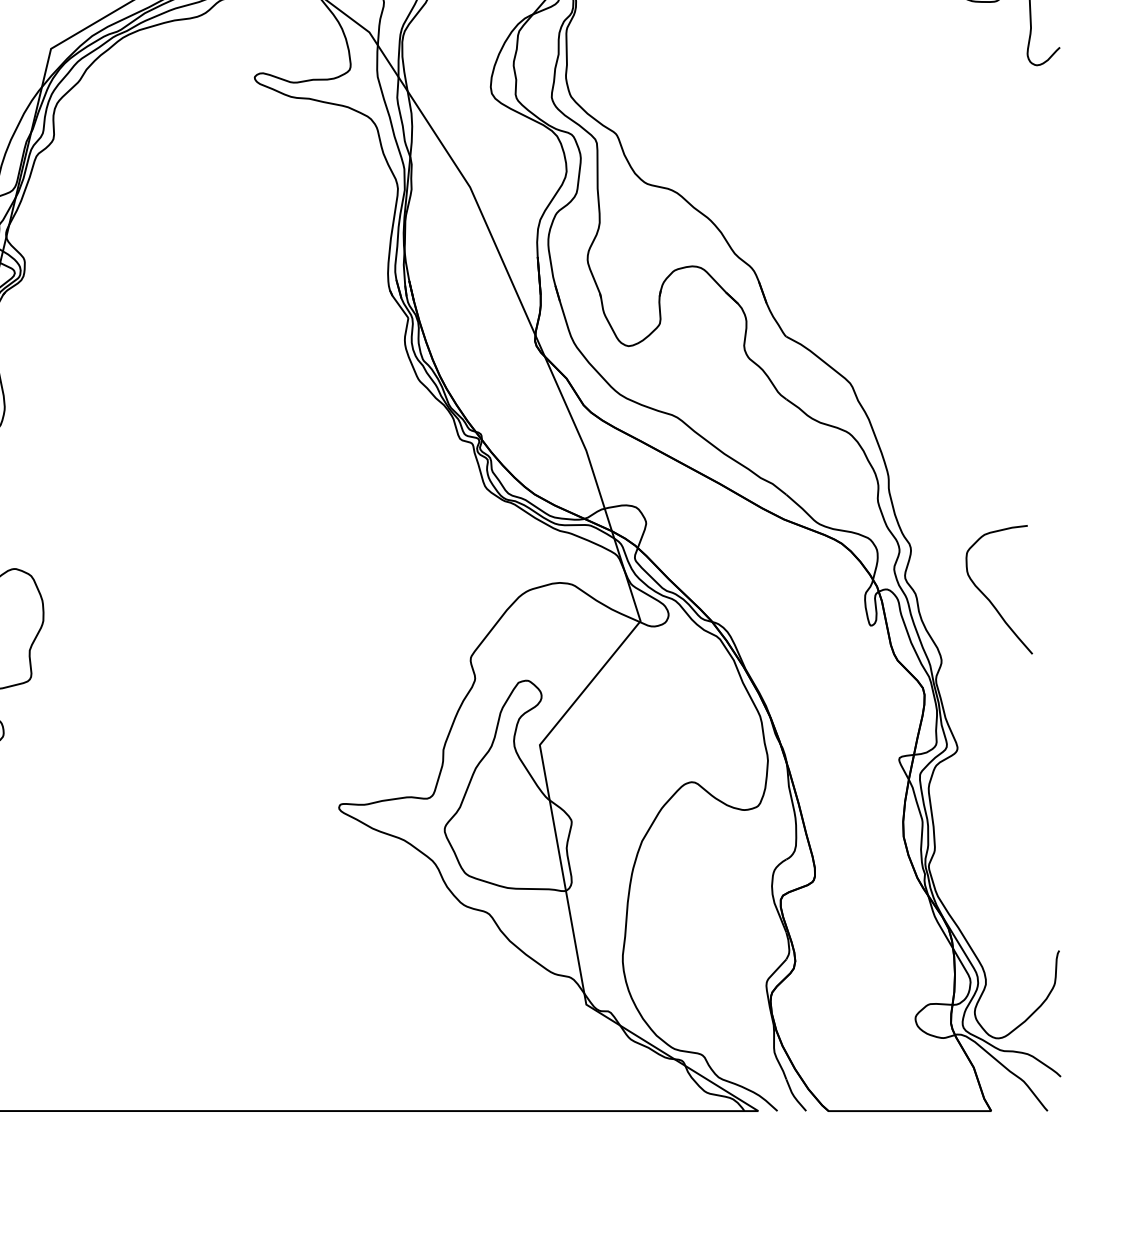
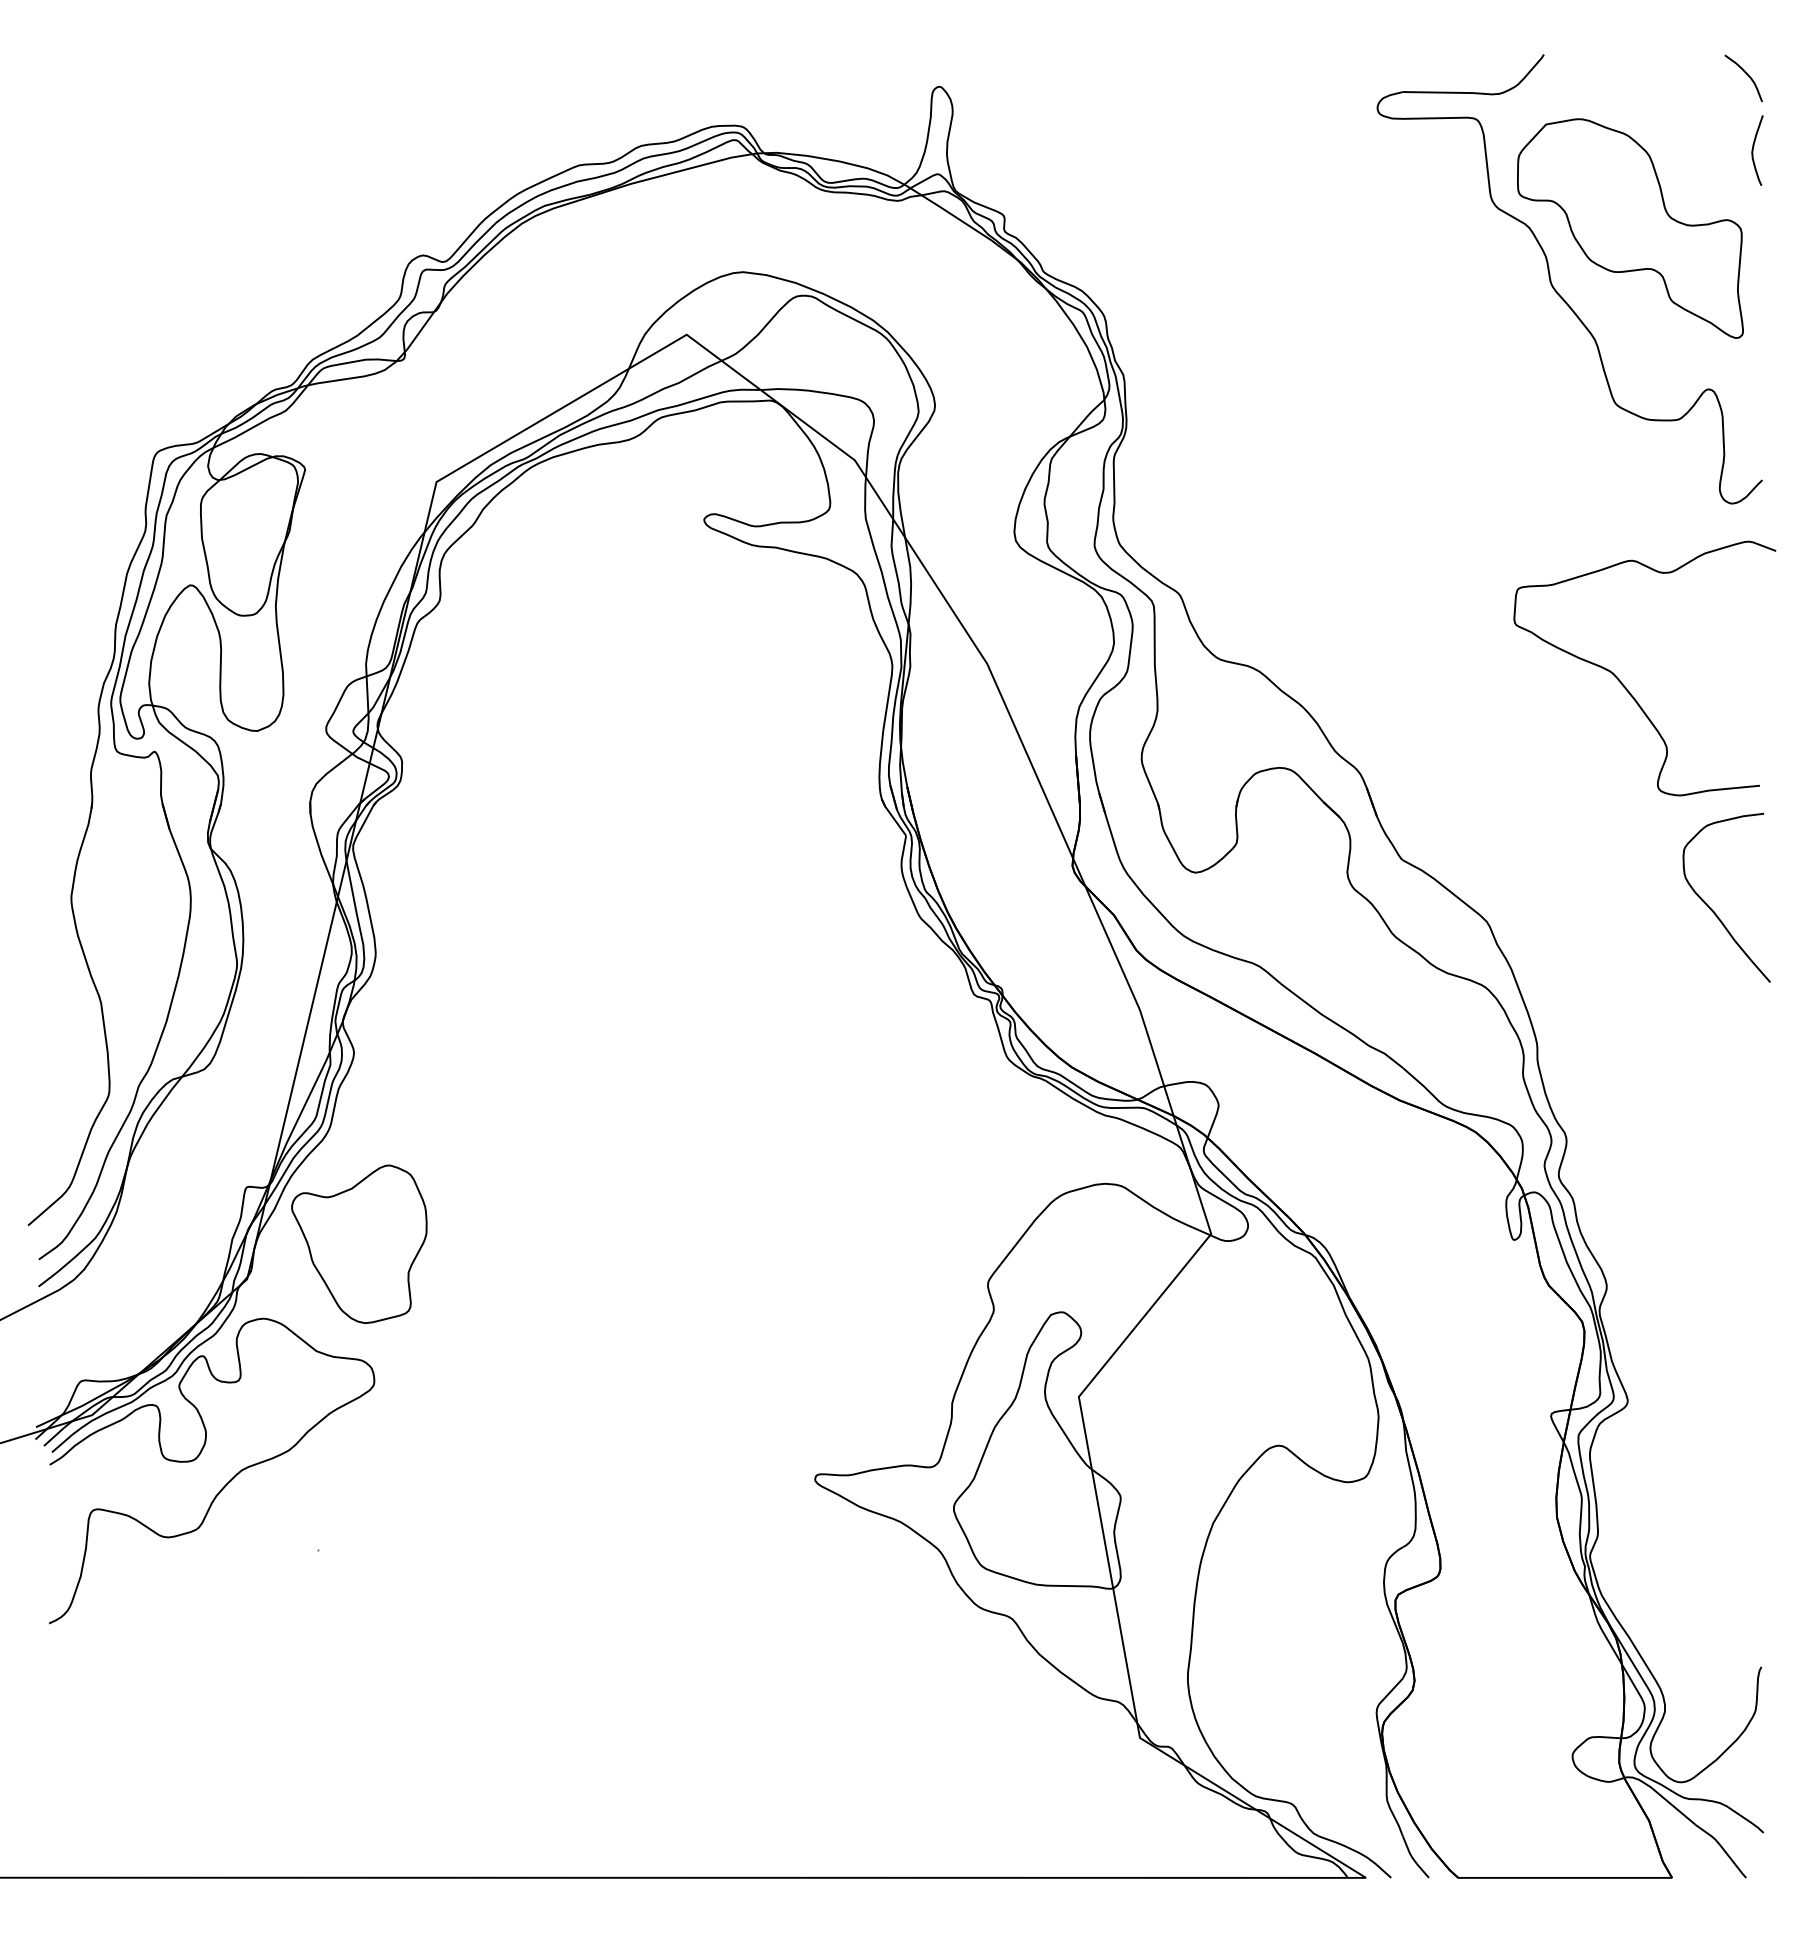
curve: (953, 201) -> (1622, 682), added
curve: (989, 599) -> (1713, 910), moved

